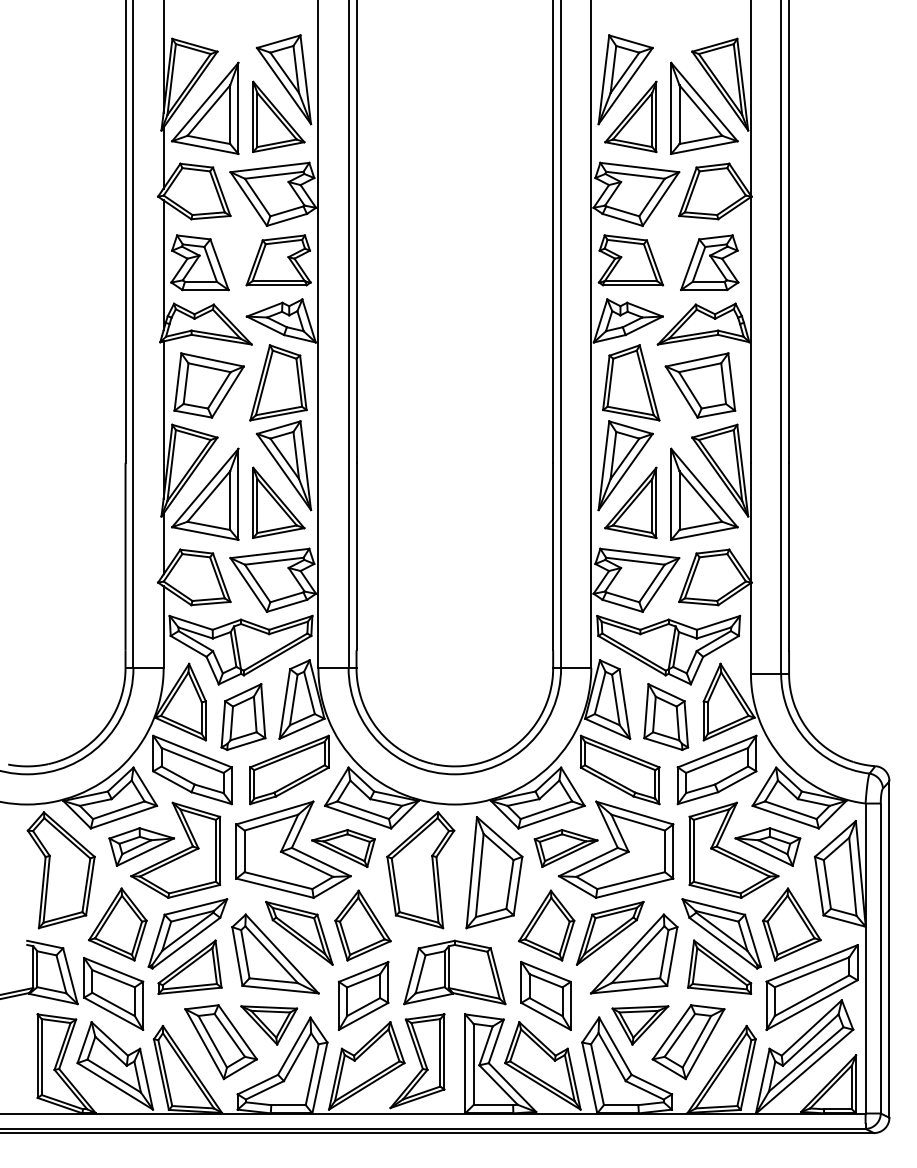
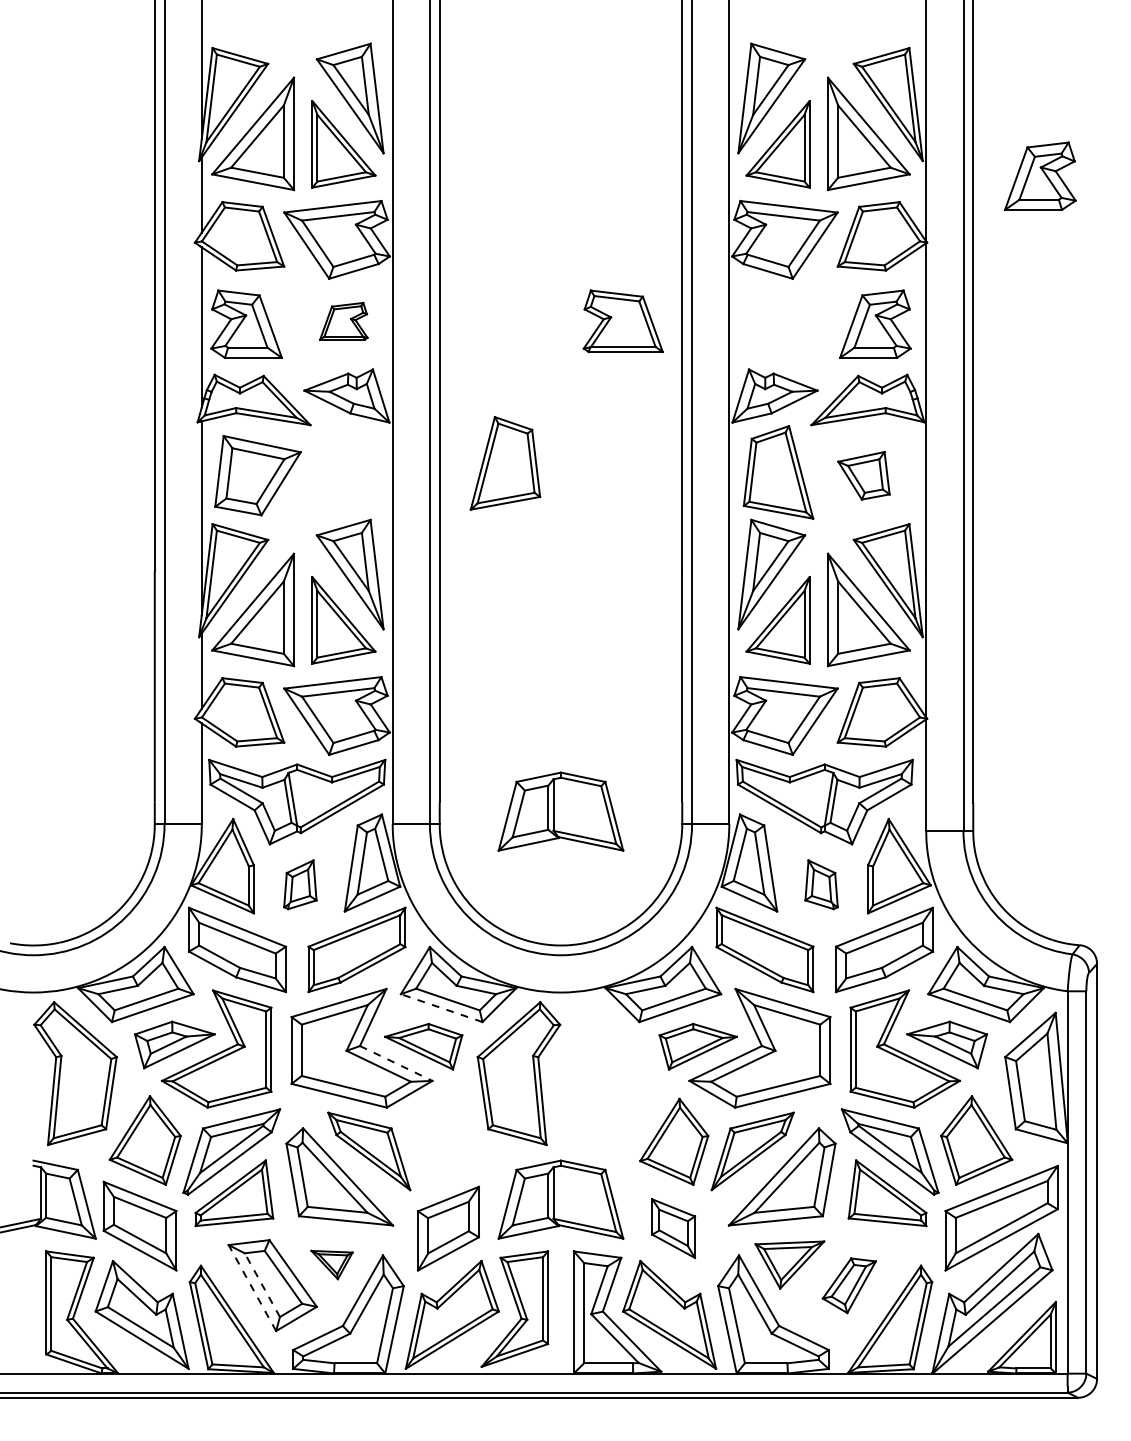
part: (843, 142) -> (1040, 175), added
part: (278, 260) -> (343, 321), size x0.6
part: (630, 260) -> (622, 321), moved
part: (278, 382) -> (505, 463), moved
part: (700, 385) -> (863, 475), size x0.6
part: (454, 657) -> (560, 811), added
part: (243, 716) -> (300, 884), size x0.6
part: (666, 716) -> (821, 884), size x0.6
line: (357, 816) -> (441, 1007), solid -> dashed
line: (321, 862) -> (396, 1063), solid -> dashed
part: (494, 872) -> (609, 1076), removed
part: (362, 925) -> (447, 1141), removed
part: (546, 995) -> (673, 1228), size x0.7
part: (268, 1025) -> (331, 1264), size x0.6
line: (212, 1041) -> (262, 1284), solid -> dashed
part: (688, 1042) -> (849, 1285), size x0.6
line: (204, 1043) -> (252, 1287), solid -> dashed

